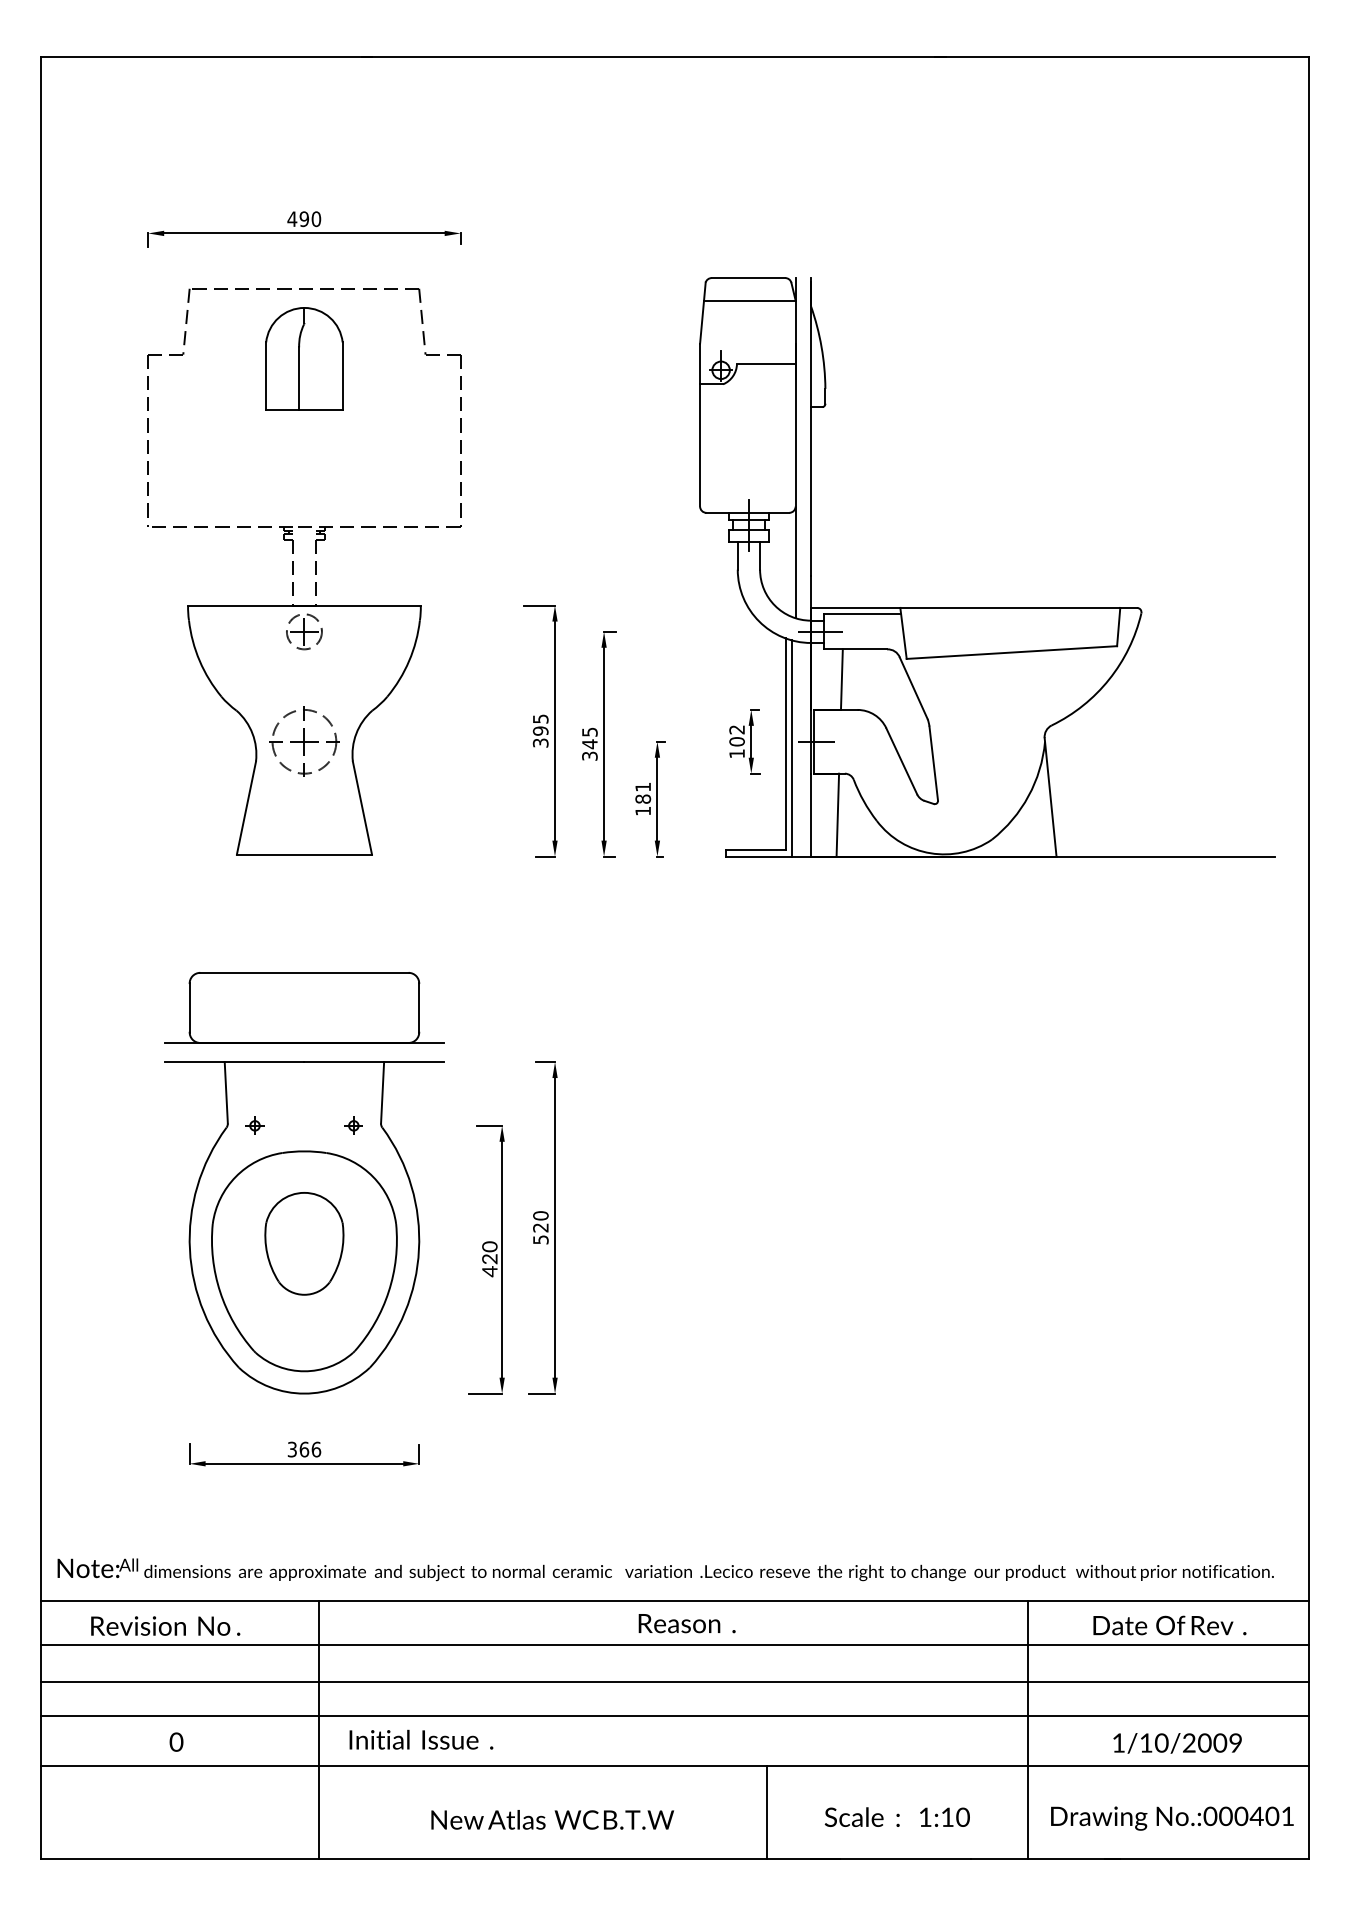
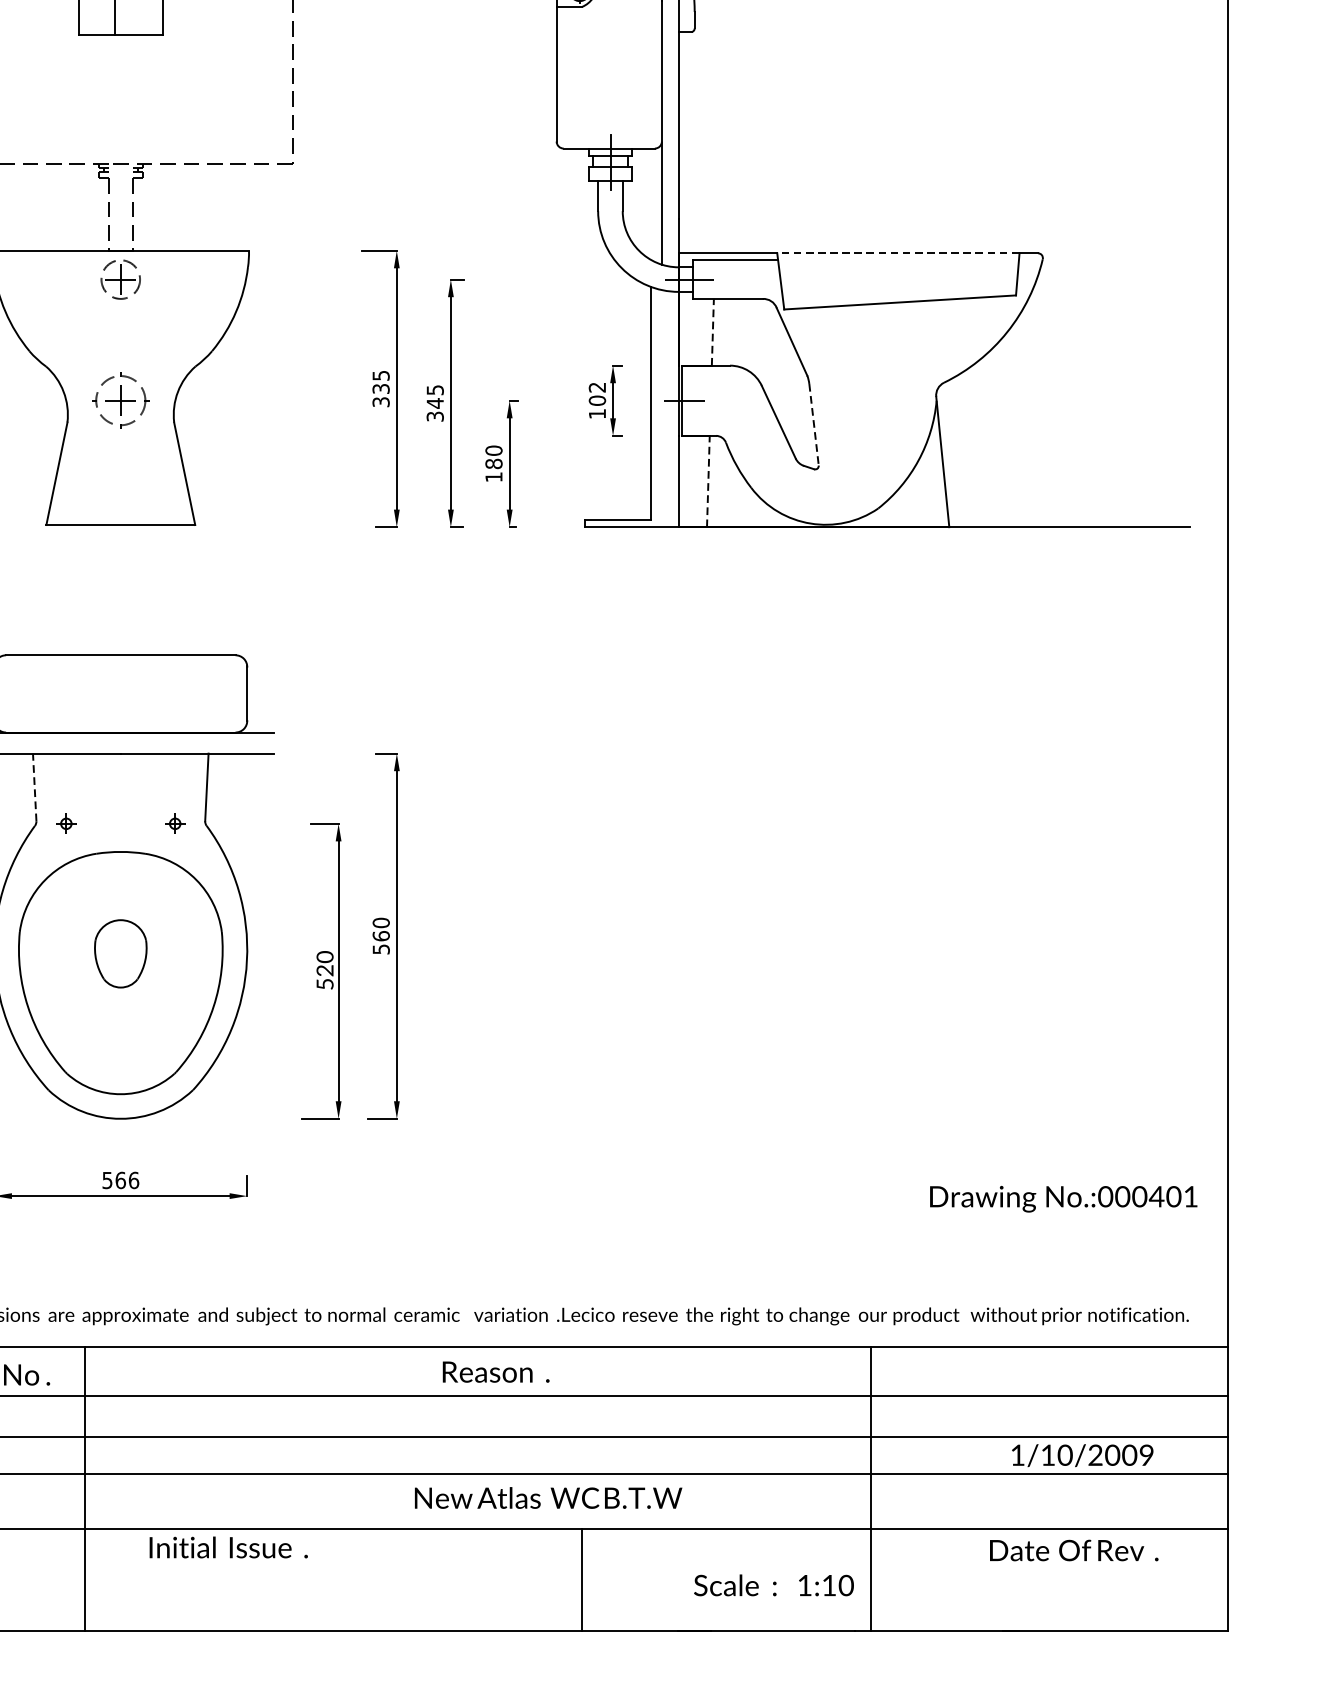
line: (1010, 607) -> (898, 252), solid -> dashed
line: (841, 679) -> (712, 332), solid -> dashed
text: (540, 730) -> (380, 388), 395 -> 335
part: (304, 741) -> (120, 400), size x0.7
line: (791, 748) -> (657, 408), removed
line: (933, 764) -> (813, 425), solid -> dashed
text: (643, 786) -> (494, 450), 181 -> 180
line: (837, 814) -> (708, 480), solid -> dashed
line: (226, 1092) -> (34, 787), solid -> dashed
text: (540, 1227) -> (380, 935), 520 -> 560
part: (304, 1243) -> (120, 953), size x0.6
text: (489, 1271) -> (324, 984), 420 -> 520
text: (292, 1448) -> (107, 1179), 366 -> 566
text: (686, 1623) -> (495, 1372), moved
text: (1169, 1625) -> (1073, 1550), moved
line: (318, 1729) -> (84, 1488), moved
line: (1028, 1729) -> (871, 1488), moved
text: (421, 1739) -> (228, 1547), moved
text: (1177, 1743) -> (1082, 1455), moved
line: (767, 1811) -> (582, 1579), moved
text: (1172, 1818) -> (1063, 1199), moved
text: (552, 1819) -> (548, 1497), moved

